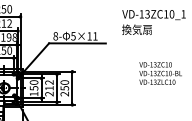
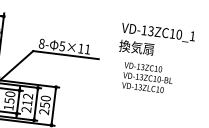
text: (160, 73) -> (147, 77), moved

